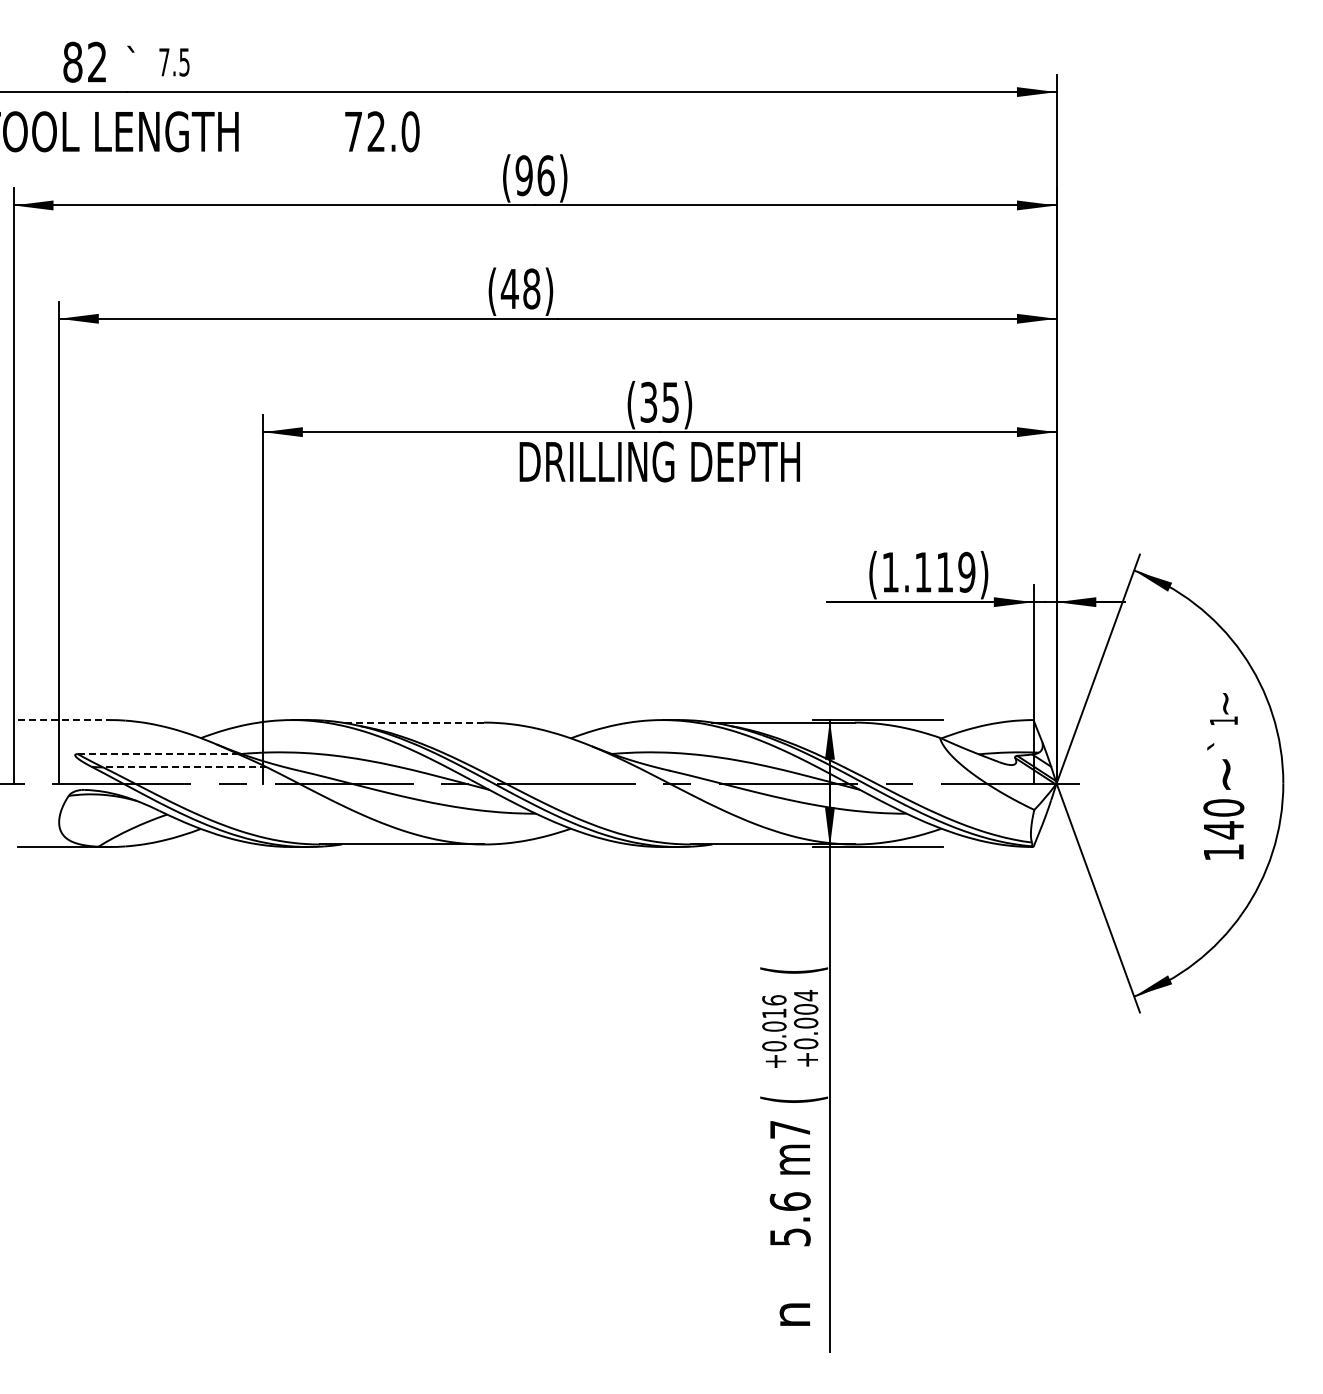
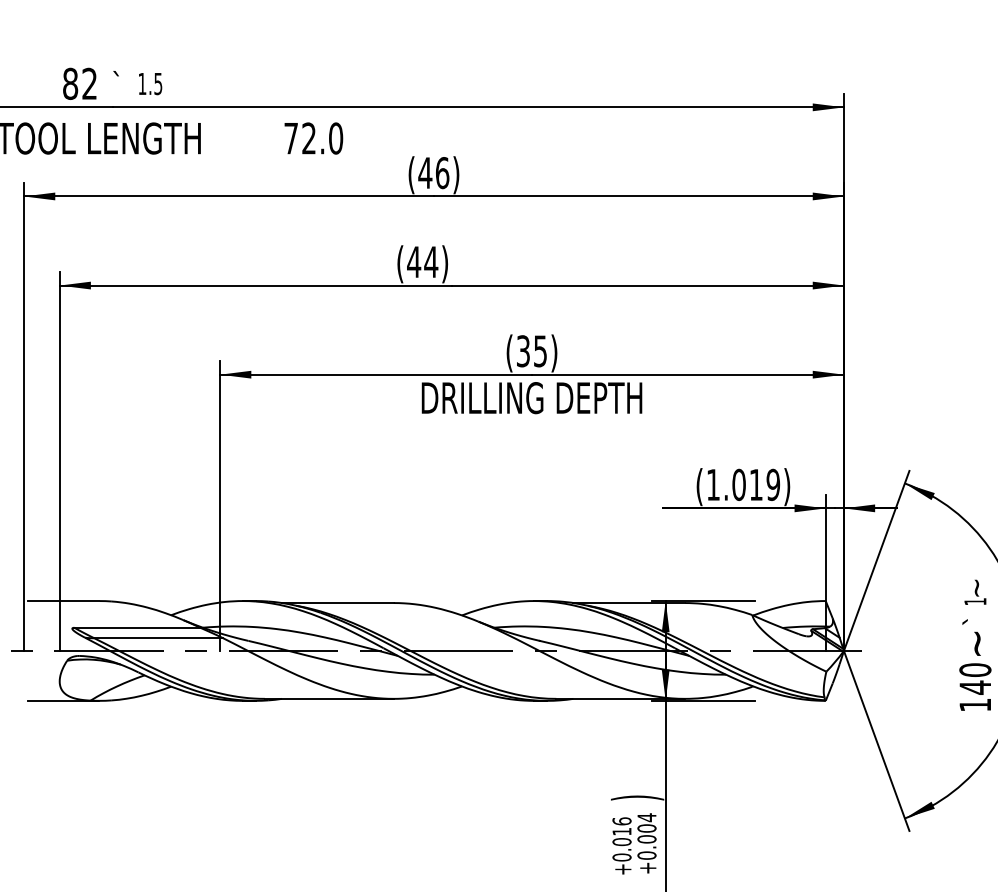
text: (164, 62) -> (142, 84), 7.5 -> 1.5
text: (524, 175) -> (425, 172), (96) -> (46)
text: (531, 288) -> (431, 261), (48) -> (44)
text: (922, 571) -> (738, 484), (1.119) -> (1.019)
line: (64, 720) -> (63, 601), dashed -> solid
line: (412, 722) -> (337, 602), dashed -> solid
line: (158, 754) -> (137, 628), dashed -> solid
line: (185, 767) -> (159, 638), dashed -> solid
text: (793, 970) -> (637, 797), ( -> )

